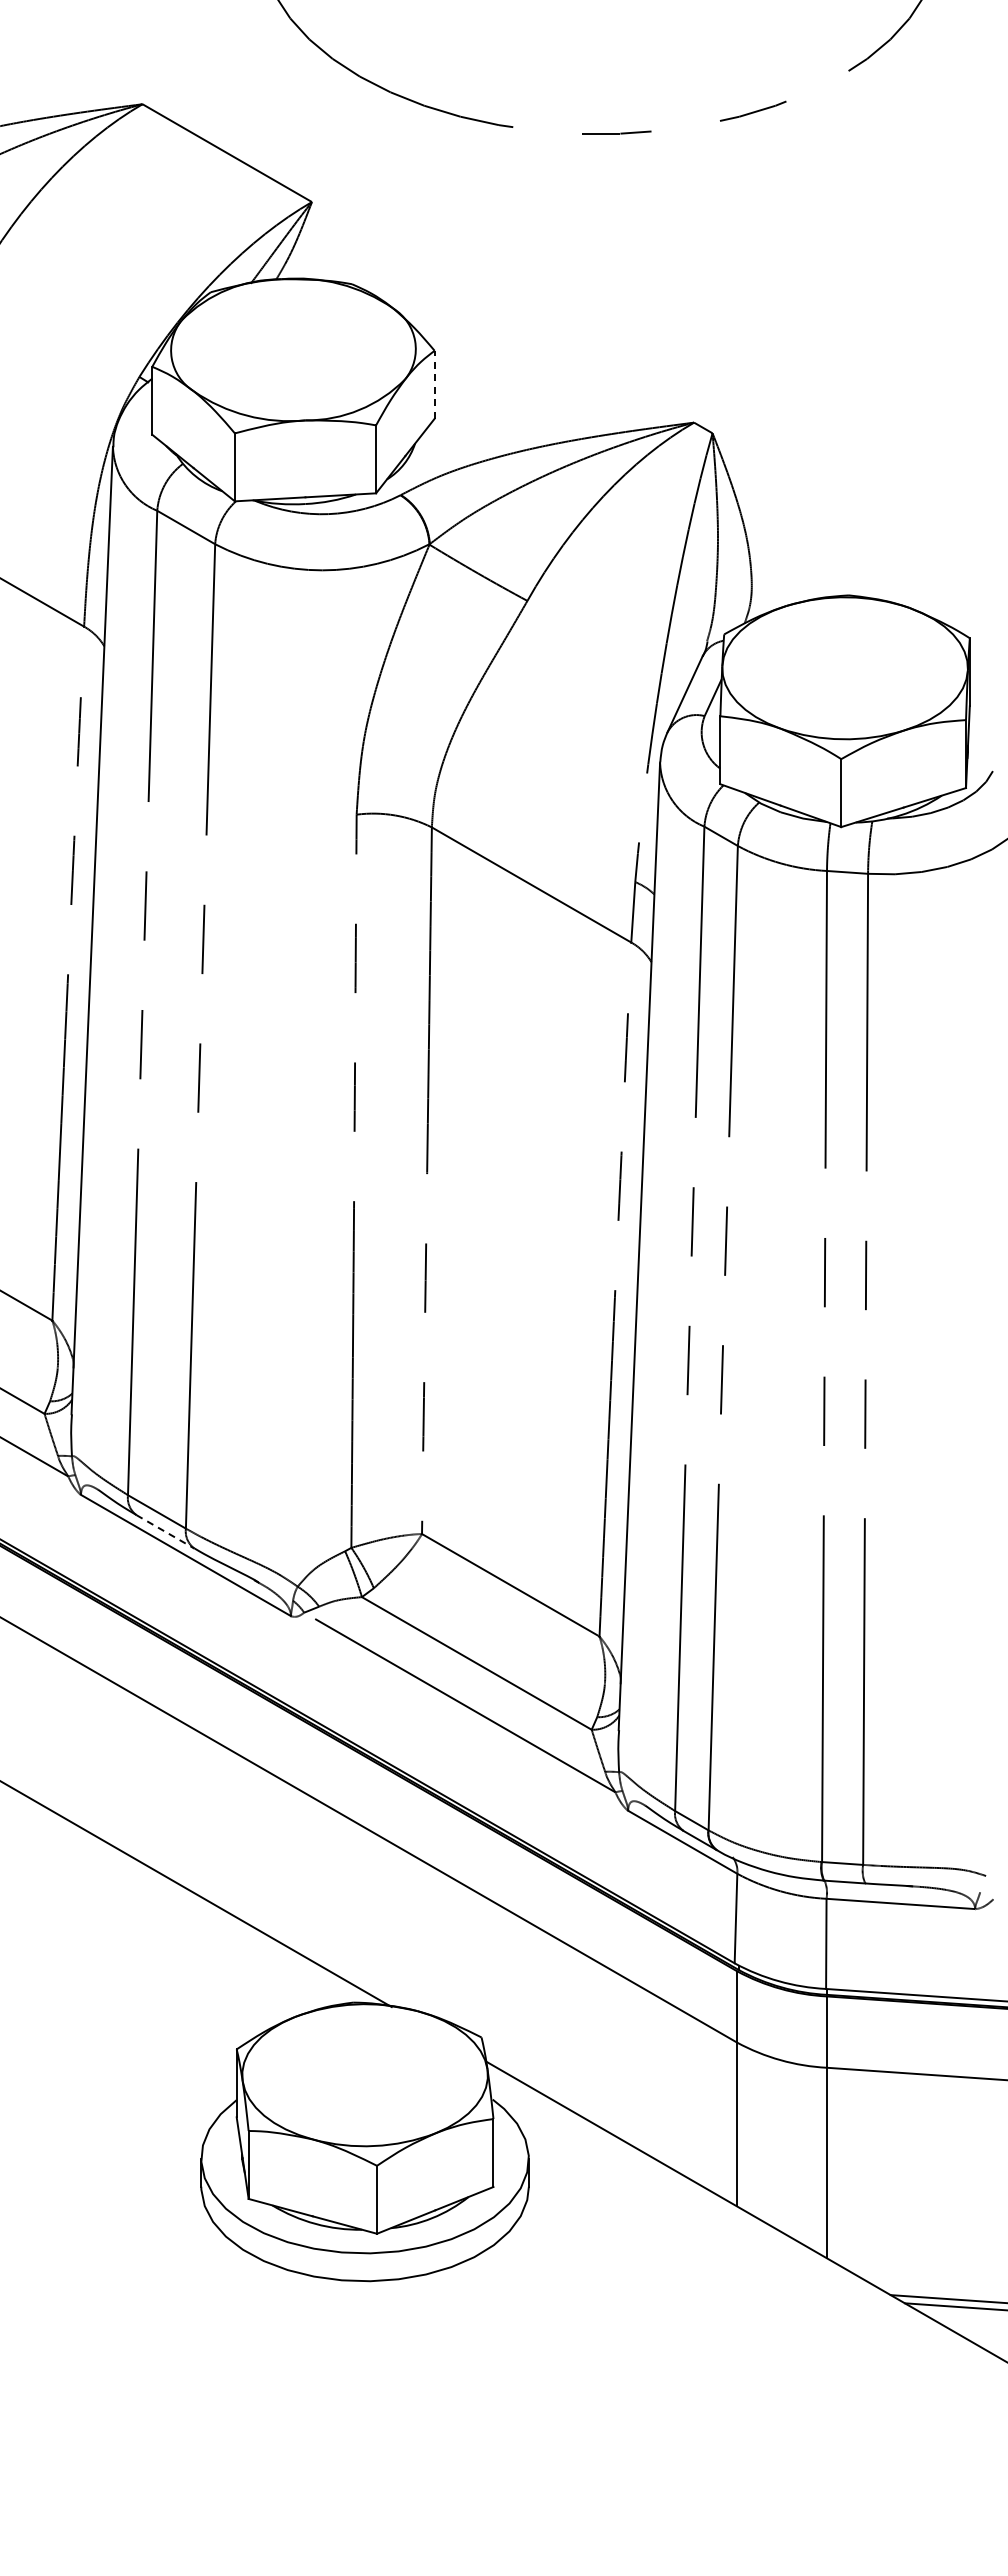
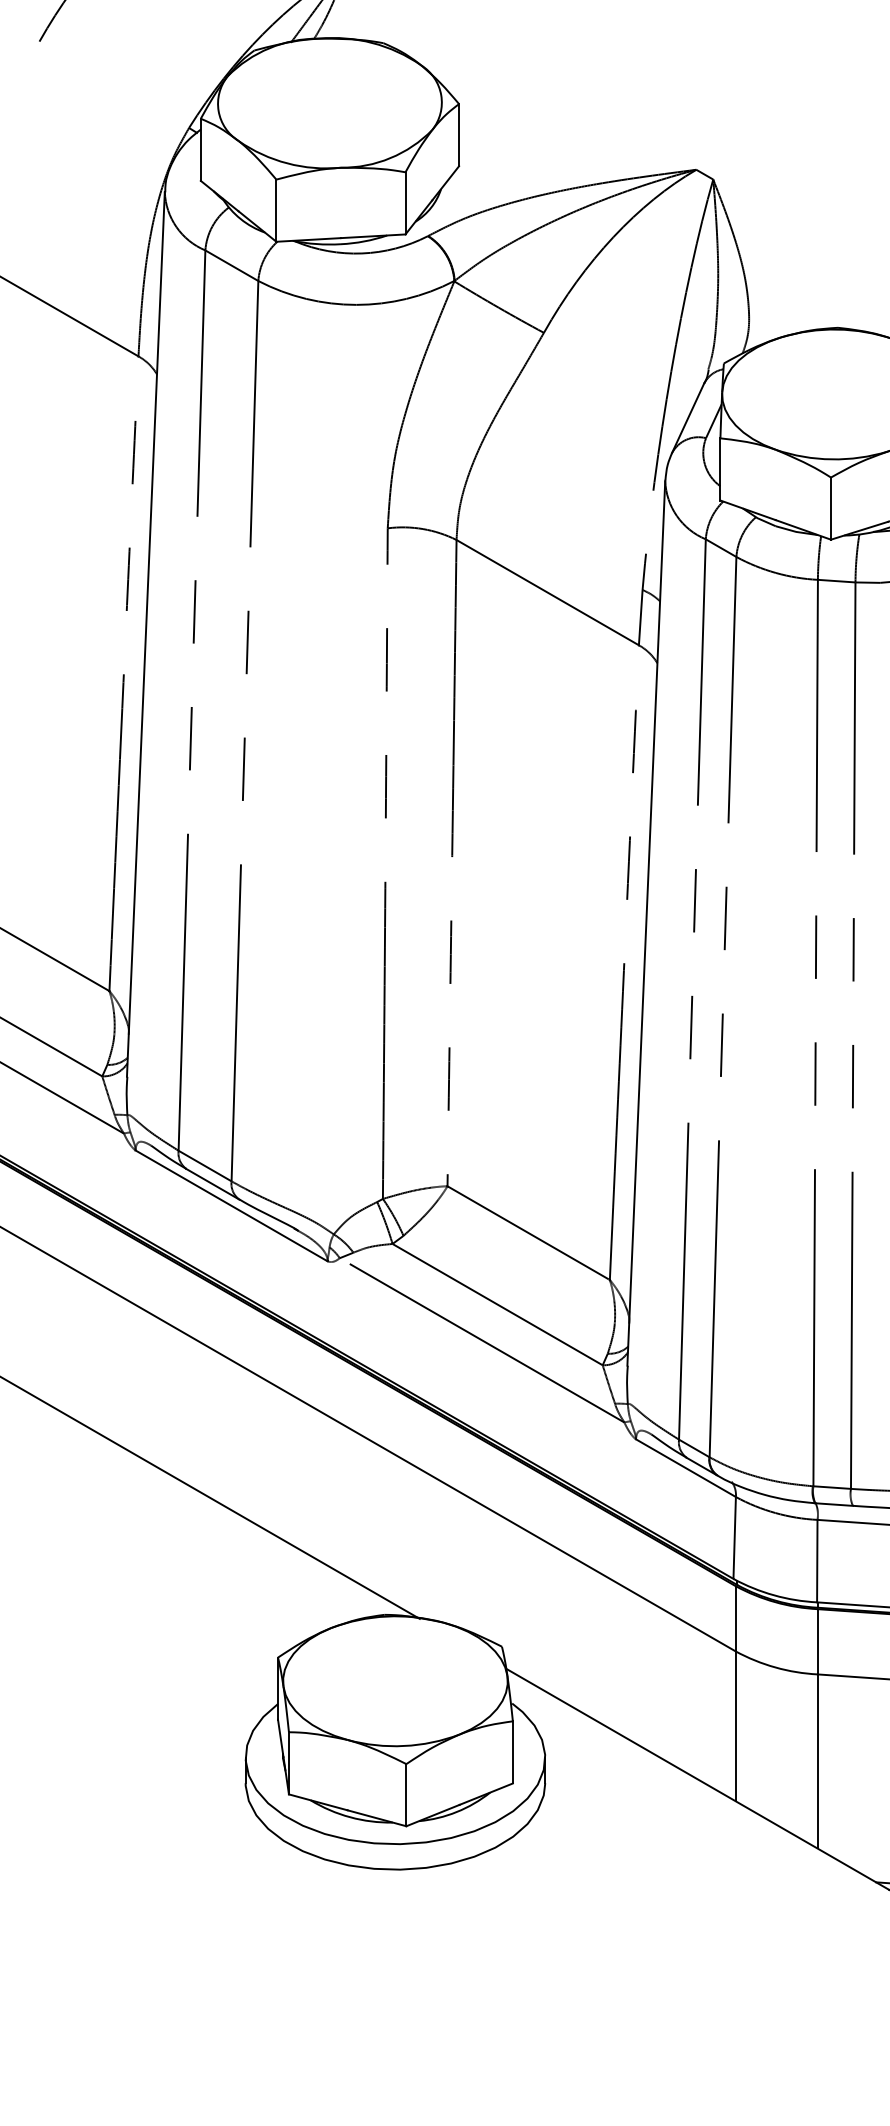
line: (434, 384) -> (458, 134), dashed -> solid
line: (165, 1532) -> (212, 1184), dashed -> solid

